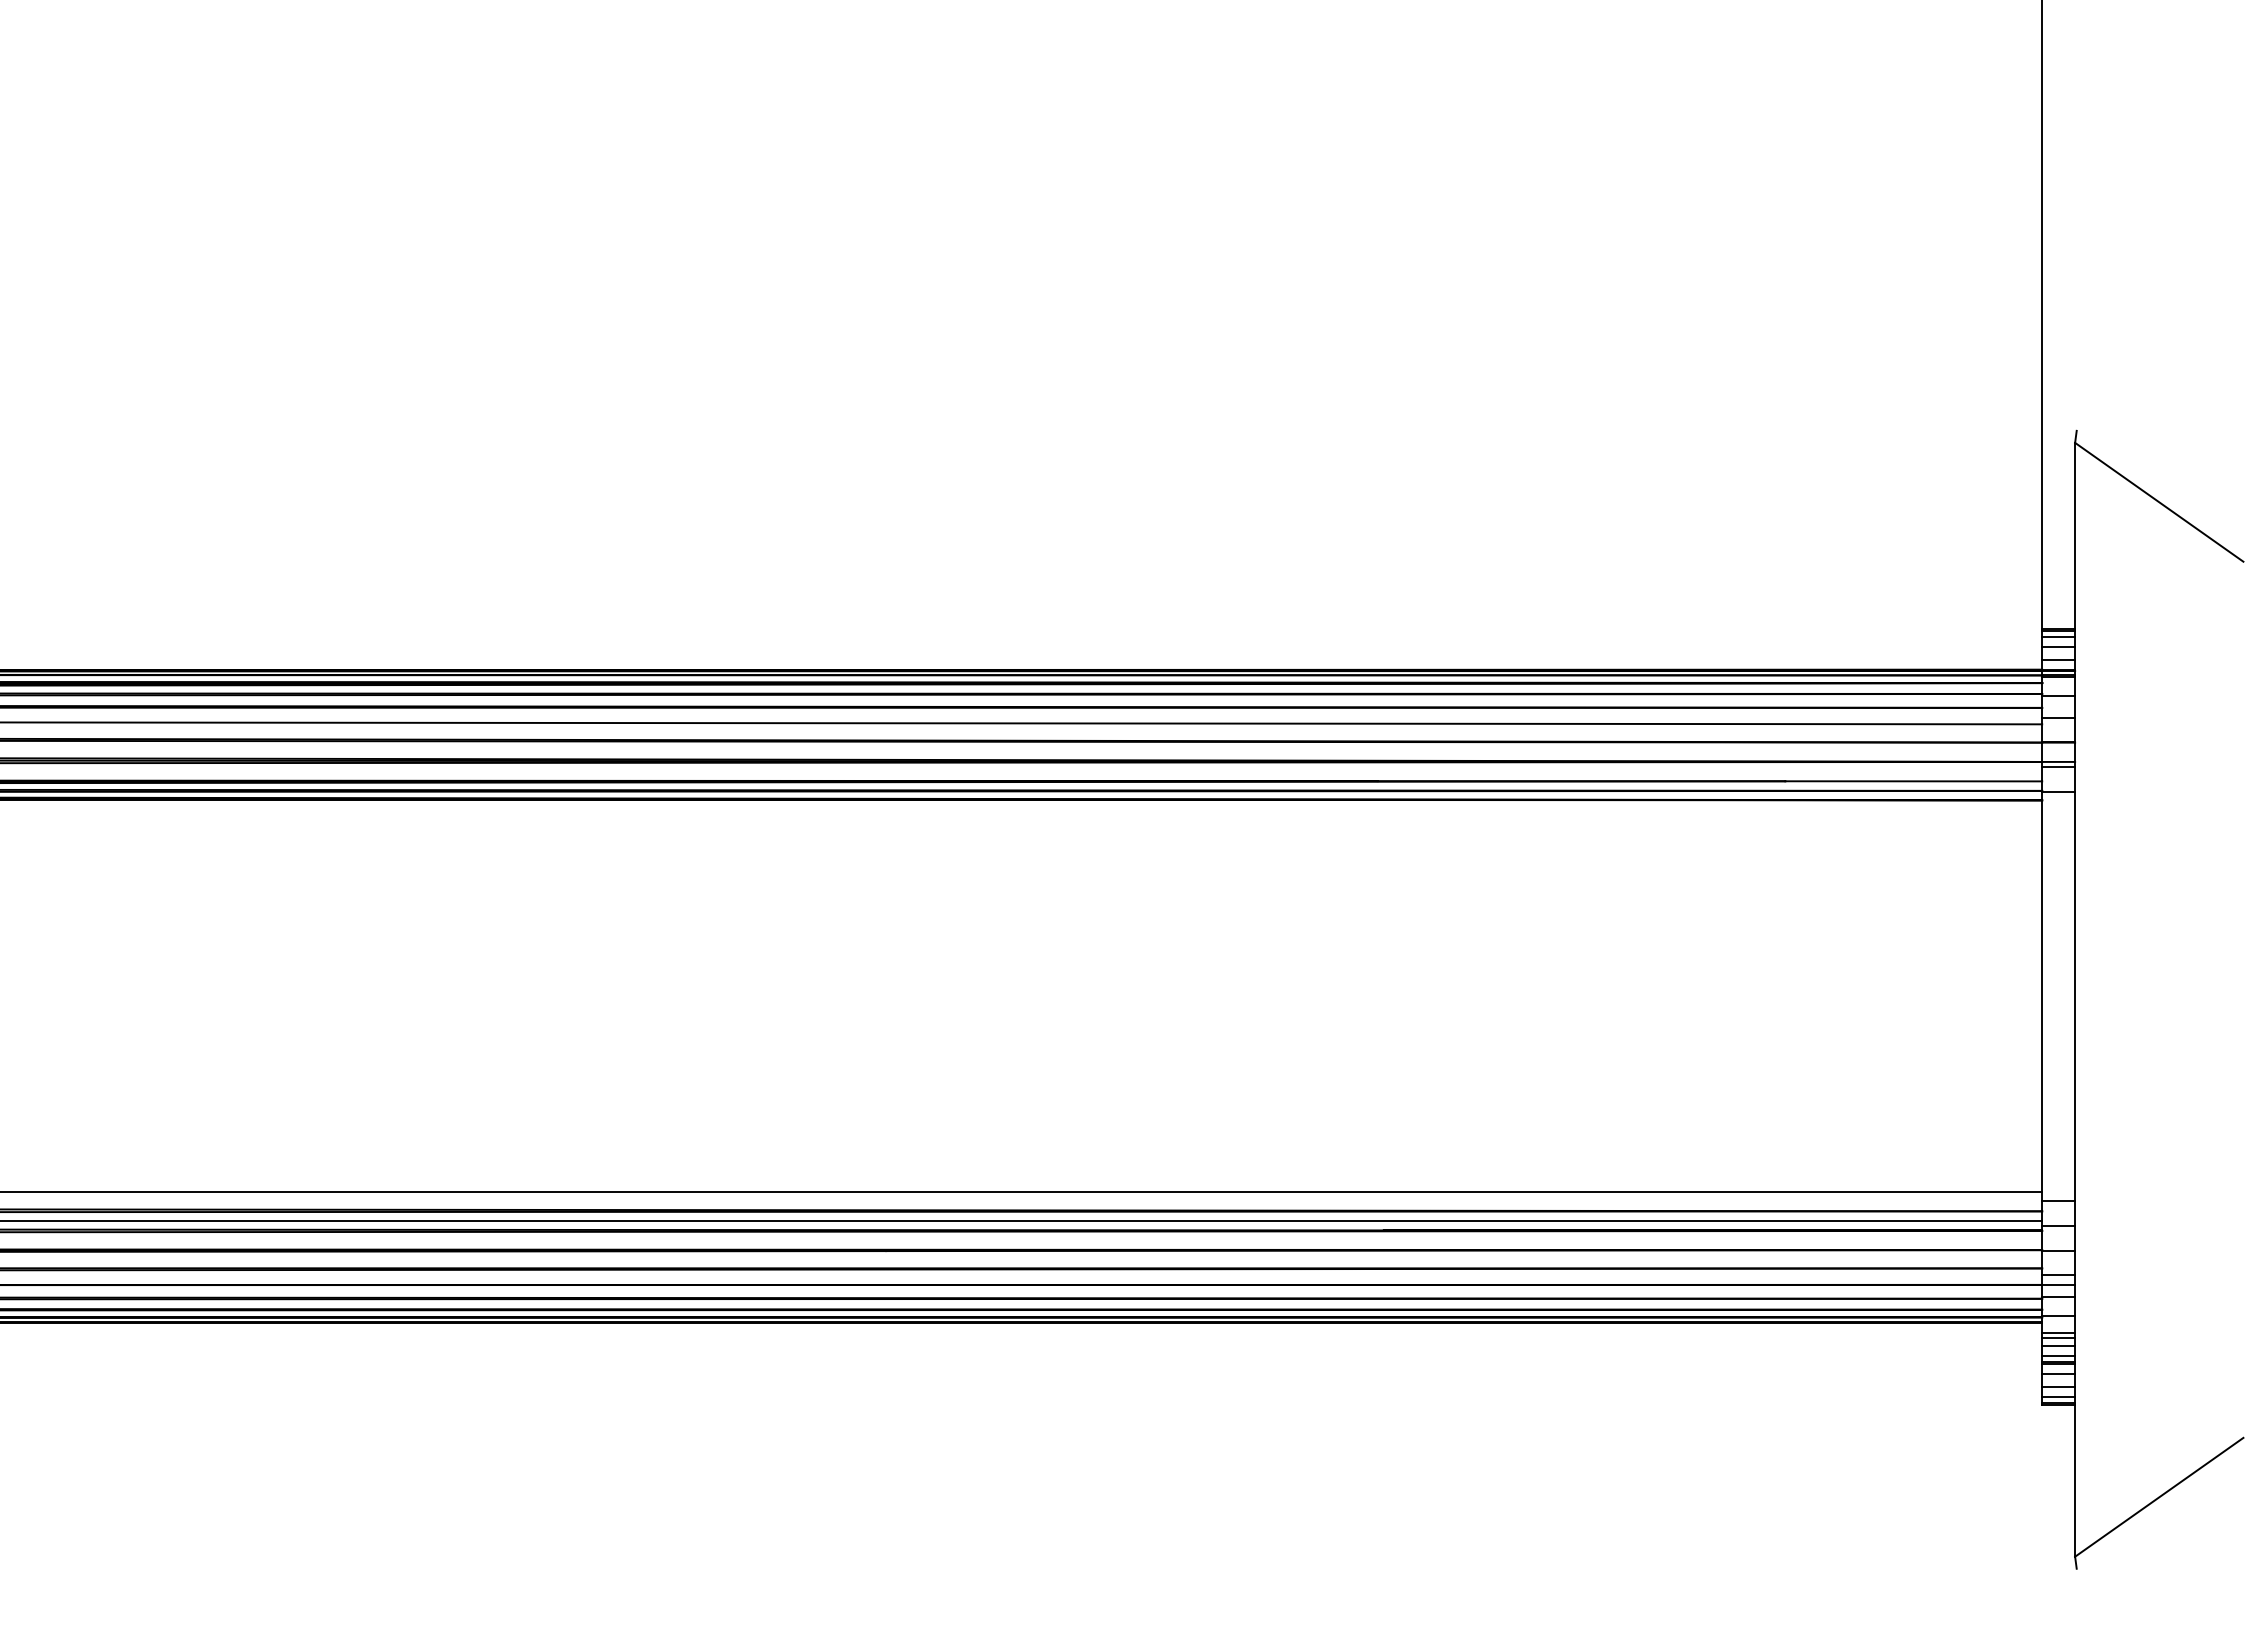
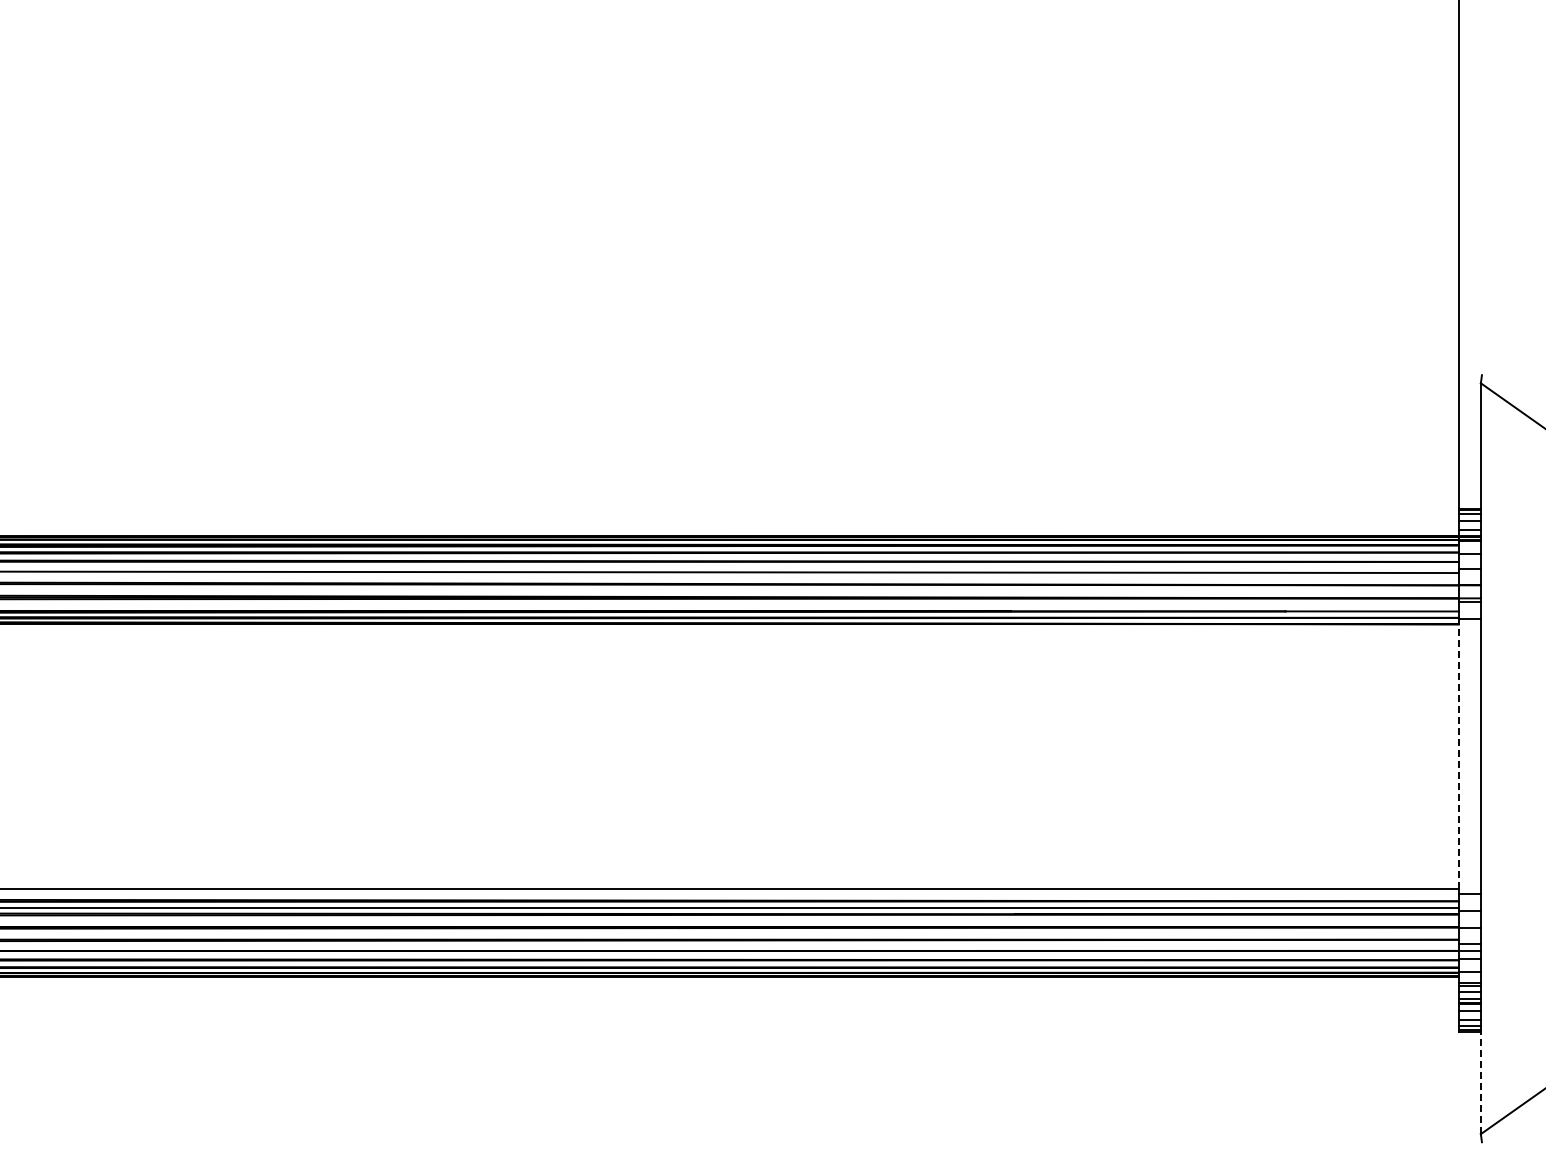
line: (2041, 995) -> (1458, 755), solid -> dashed
line: (2074, 1480) -> (1480, 1082), solid -> dashed

